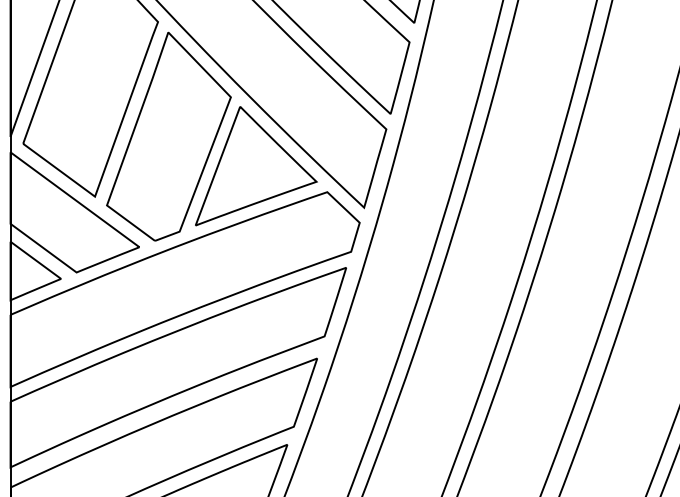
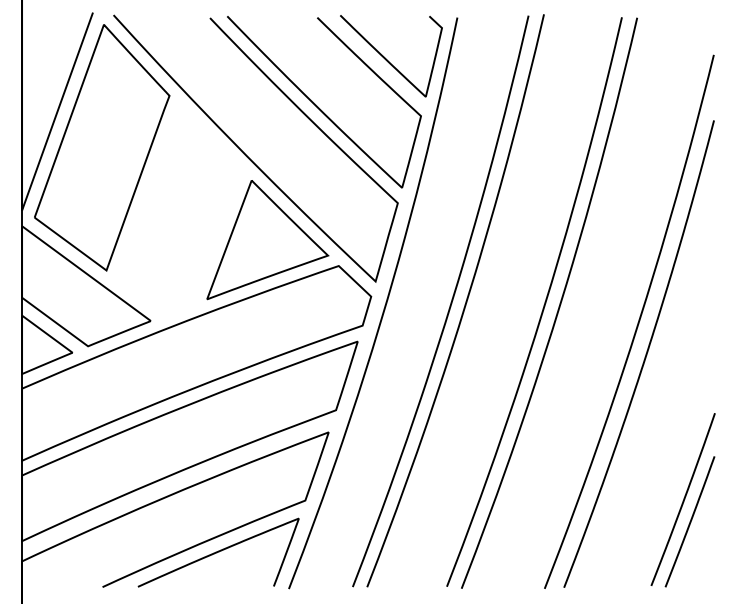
part: (169, 136) -> (180, 210), removed

